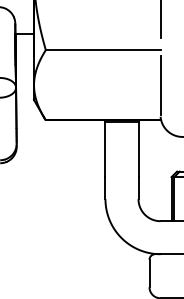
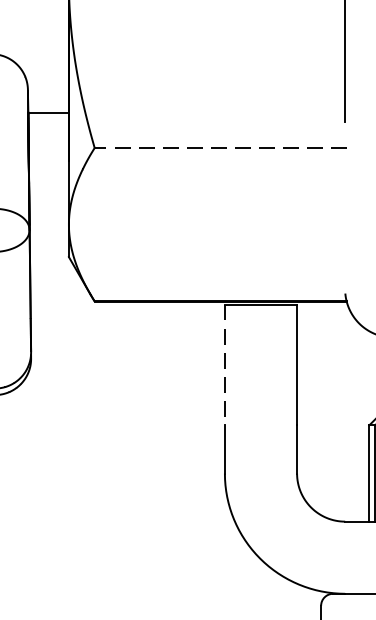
line: (103, 50) -> (220, 148), solid -> dashed
line: (160, 84) -> (345, 223), removed
line: (105, 149) -> (224, 365), solid -> dashed

